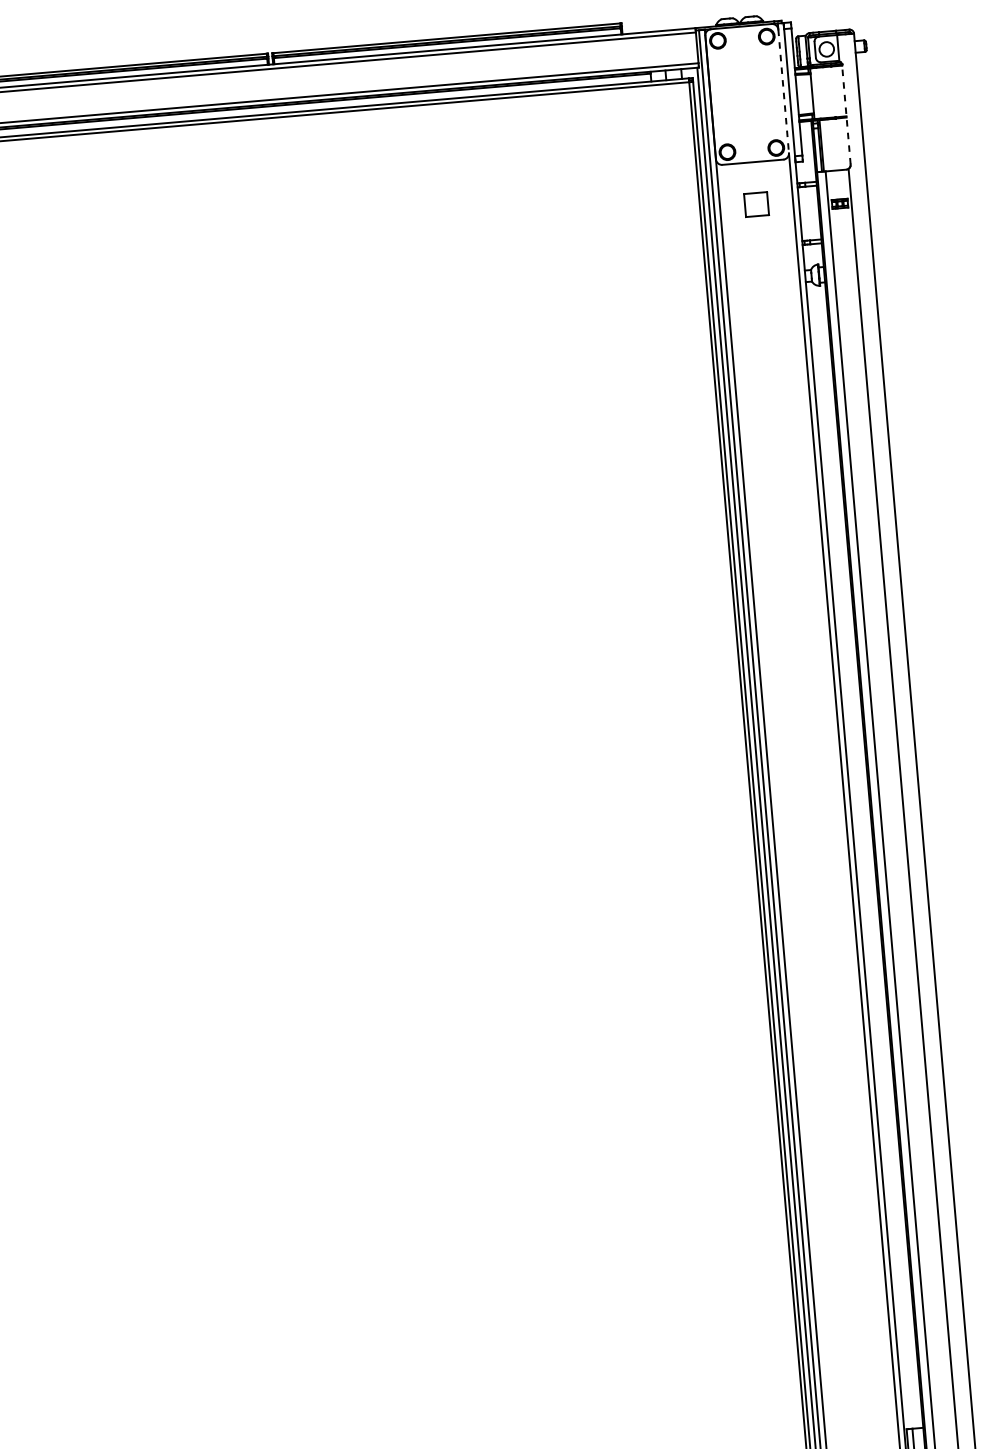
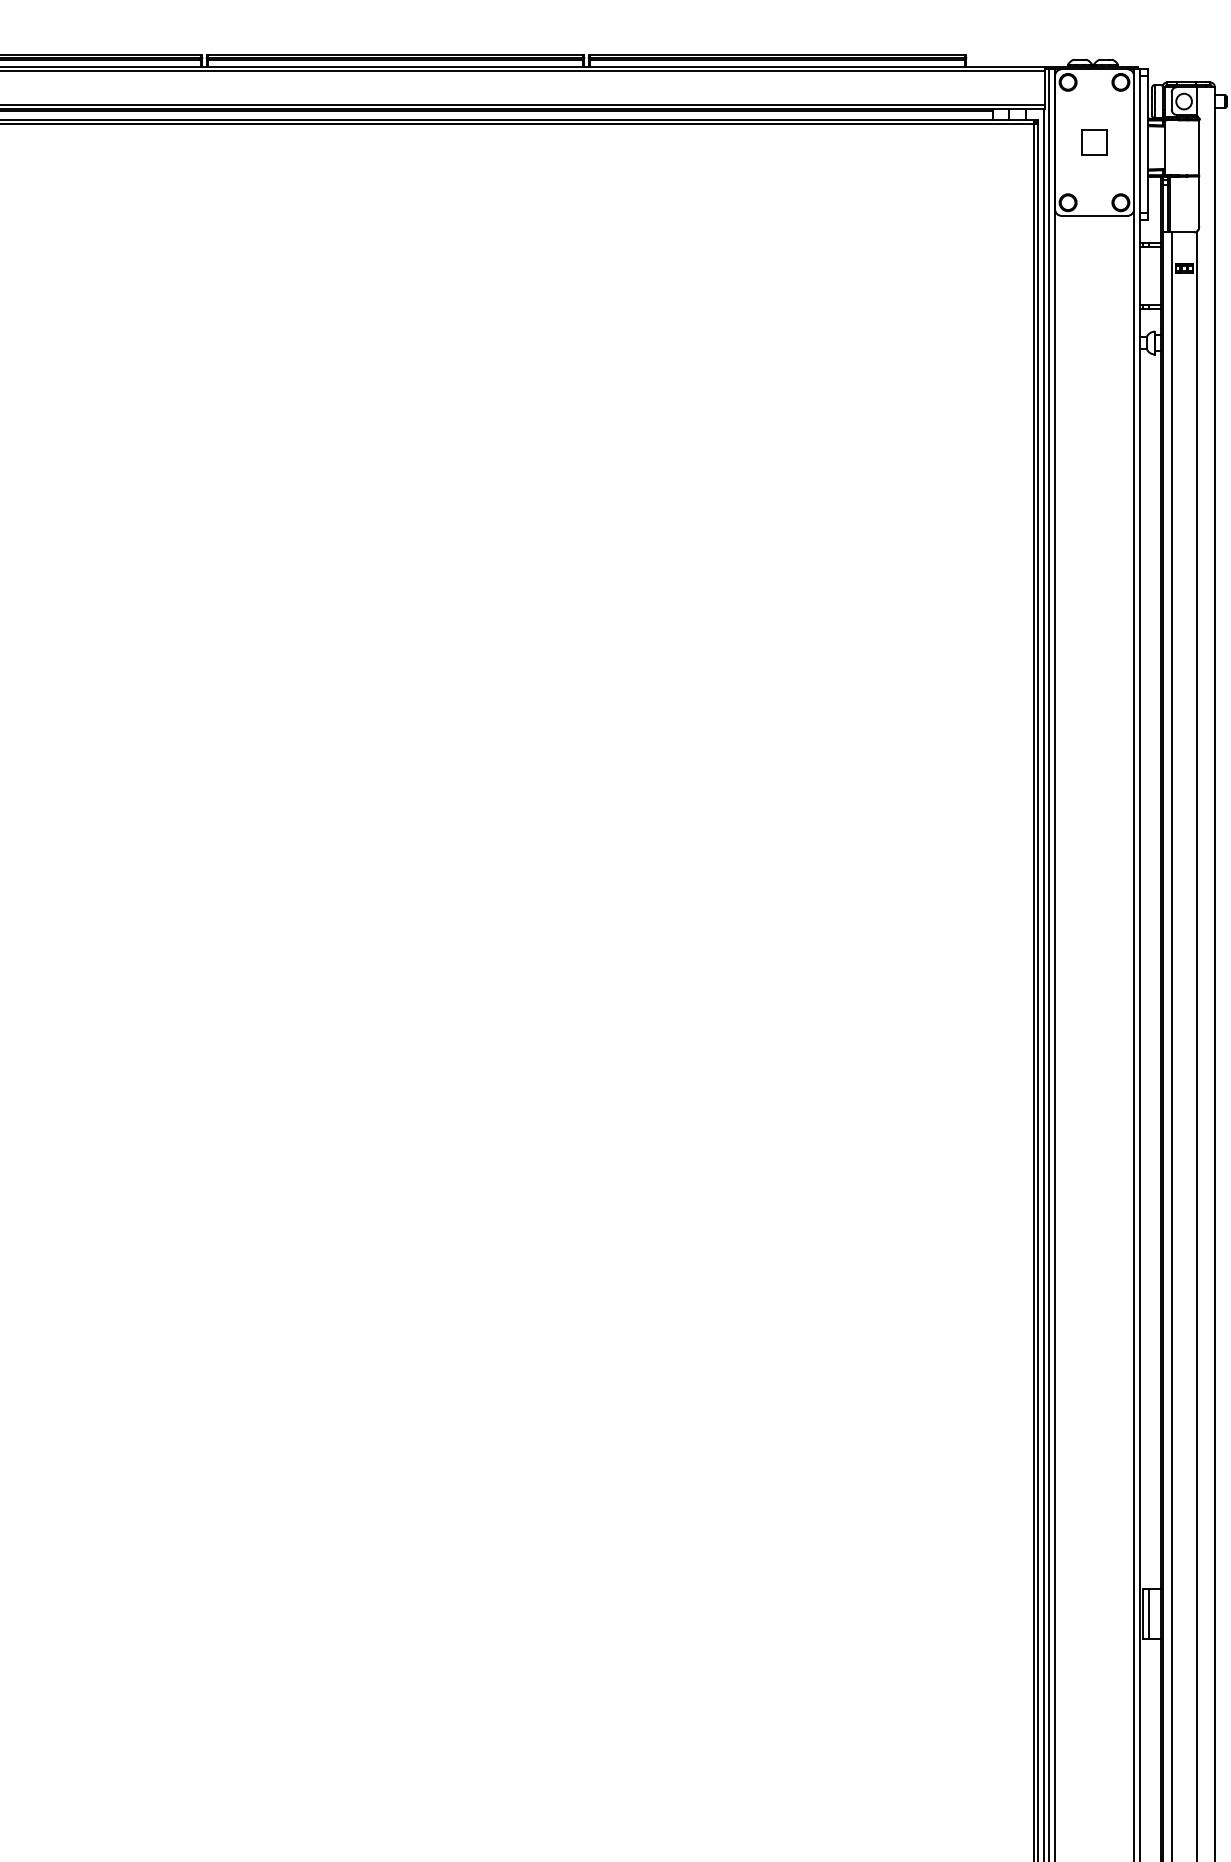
line: (784, 91) -> (1134, 142), dashed -> solid
line: (846, 114) -> (1199, 173), dashed -> solid
part: (756, 204) -> (1094, 142), moved

